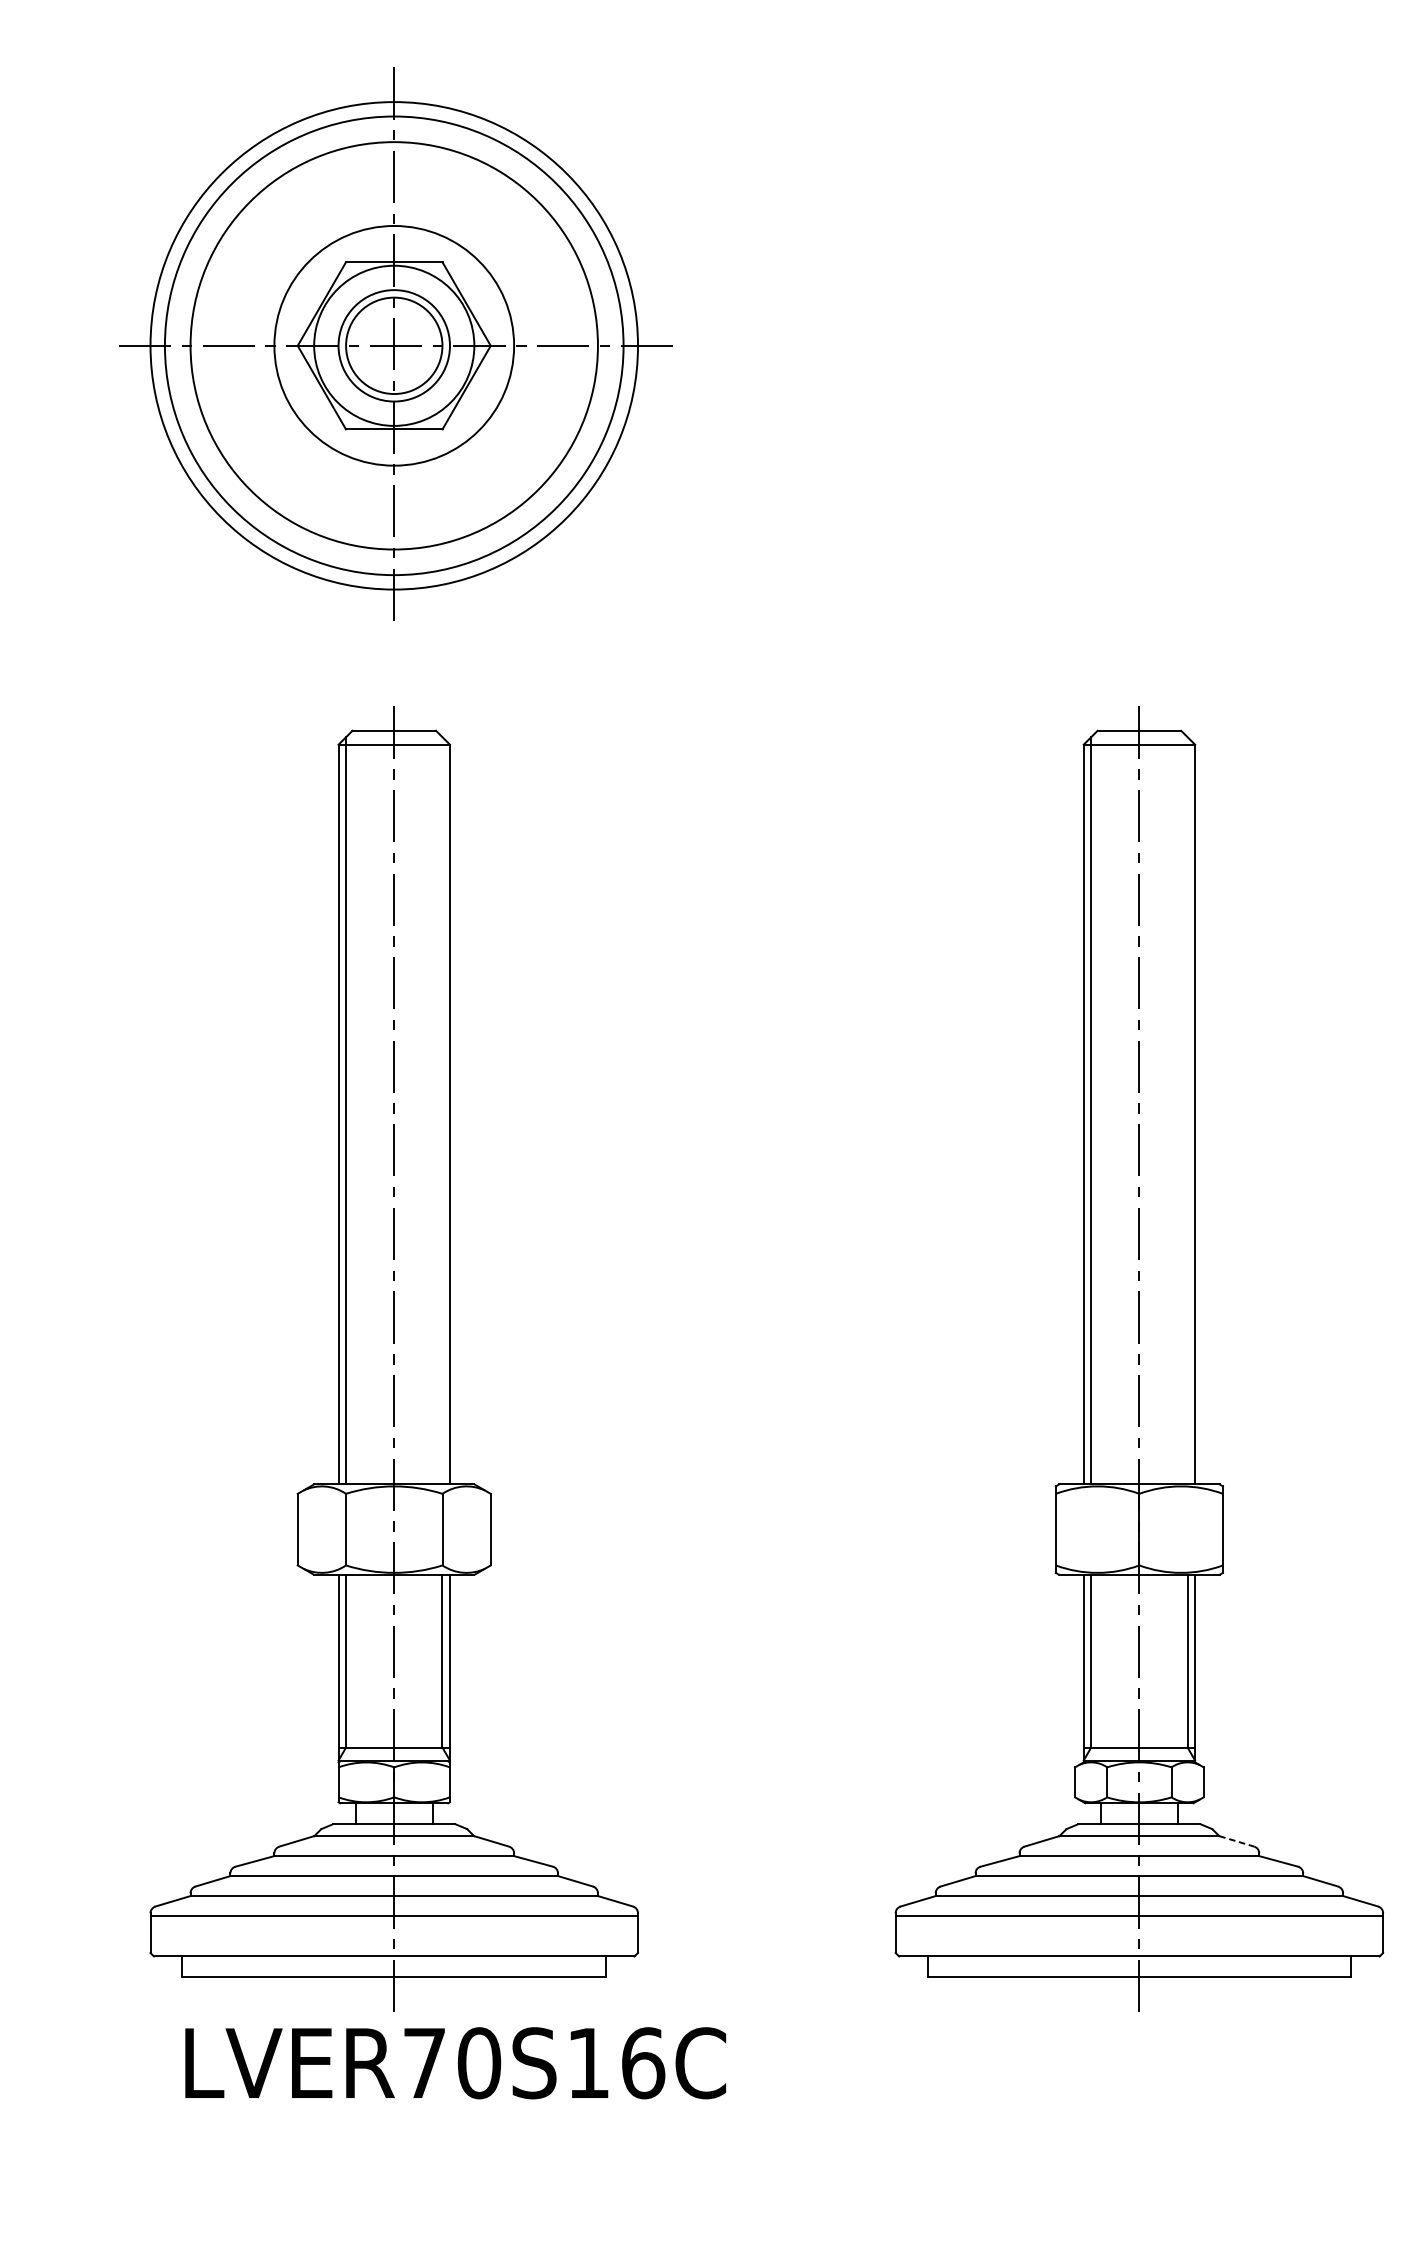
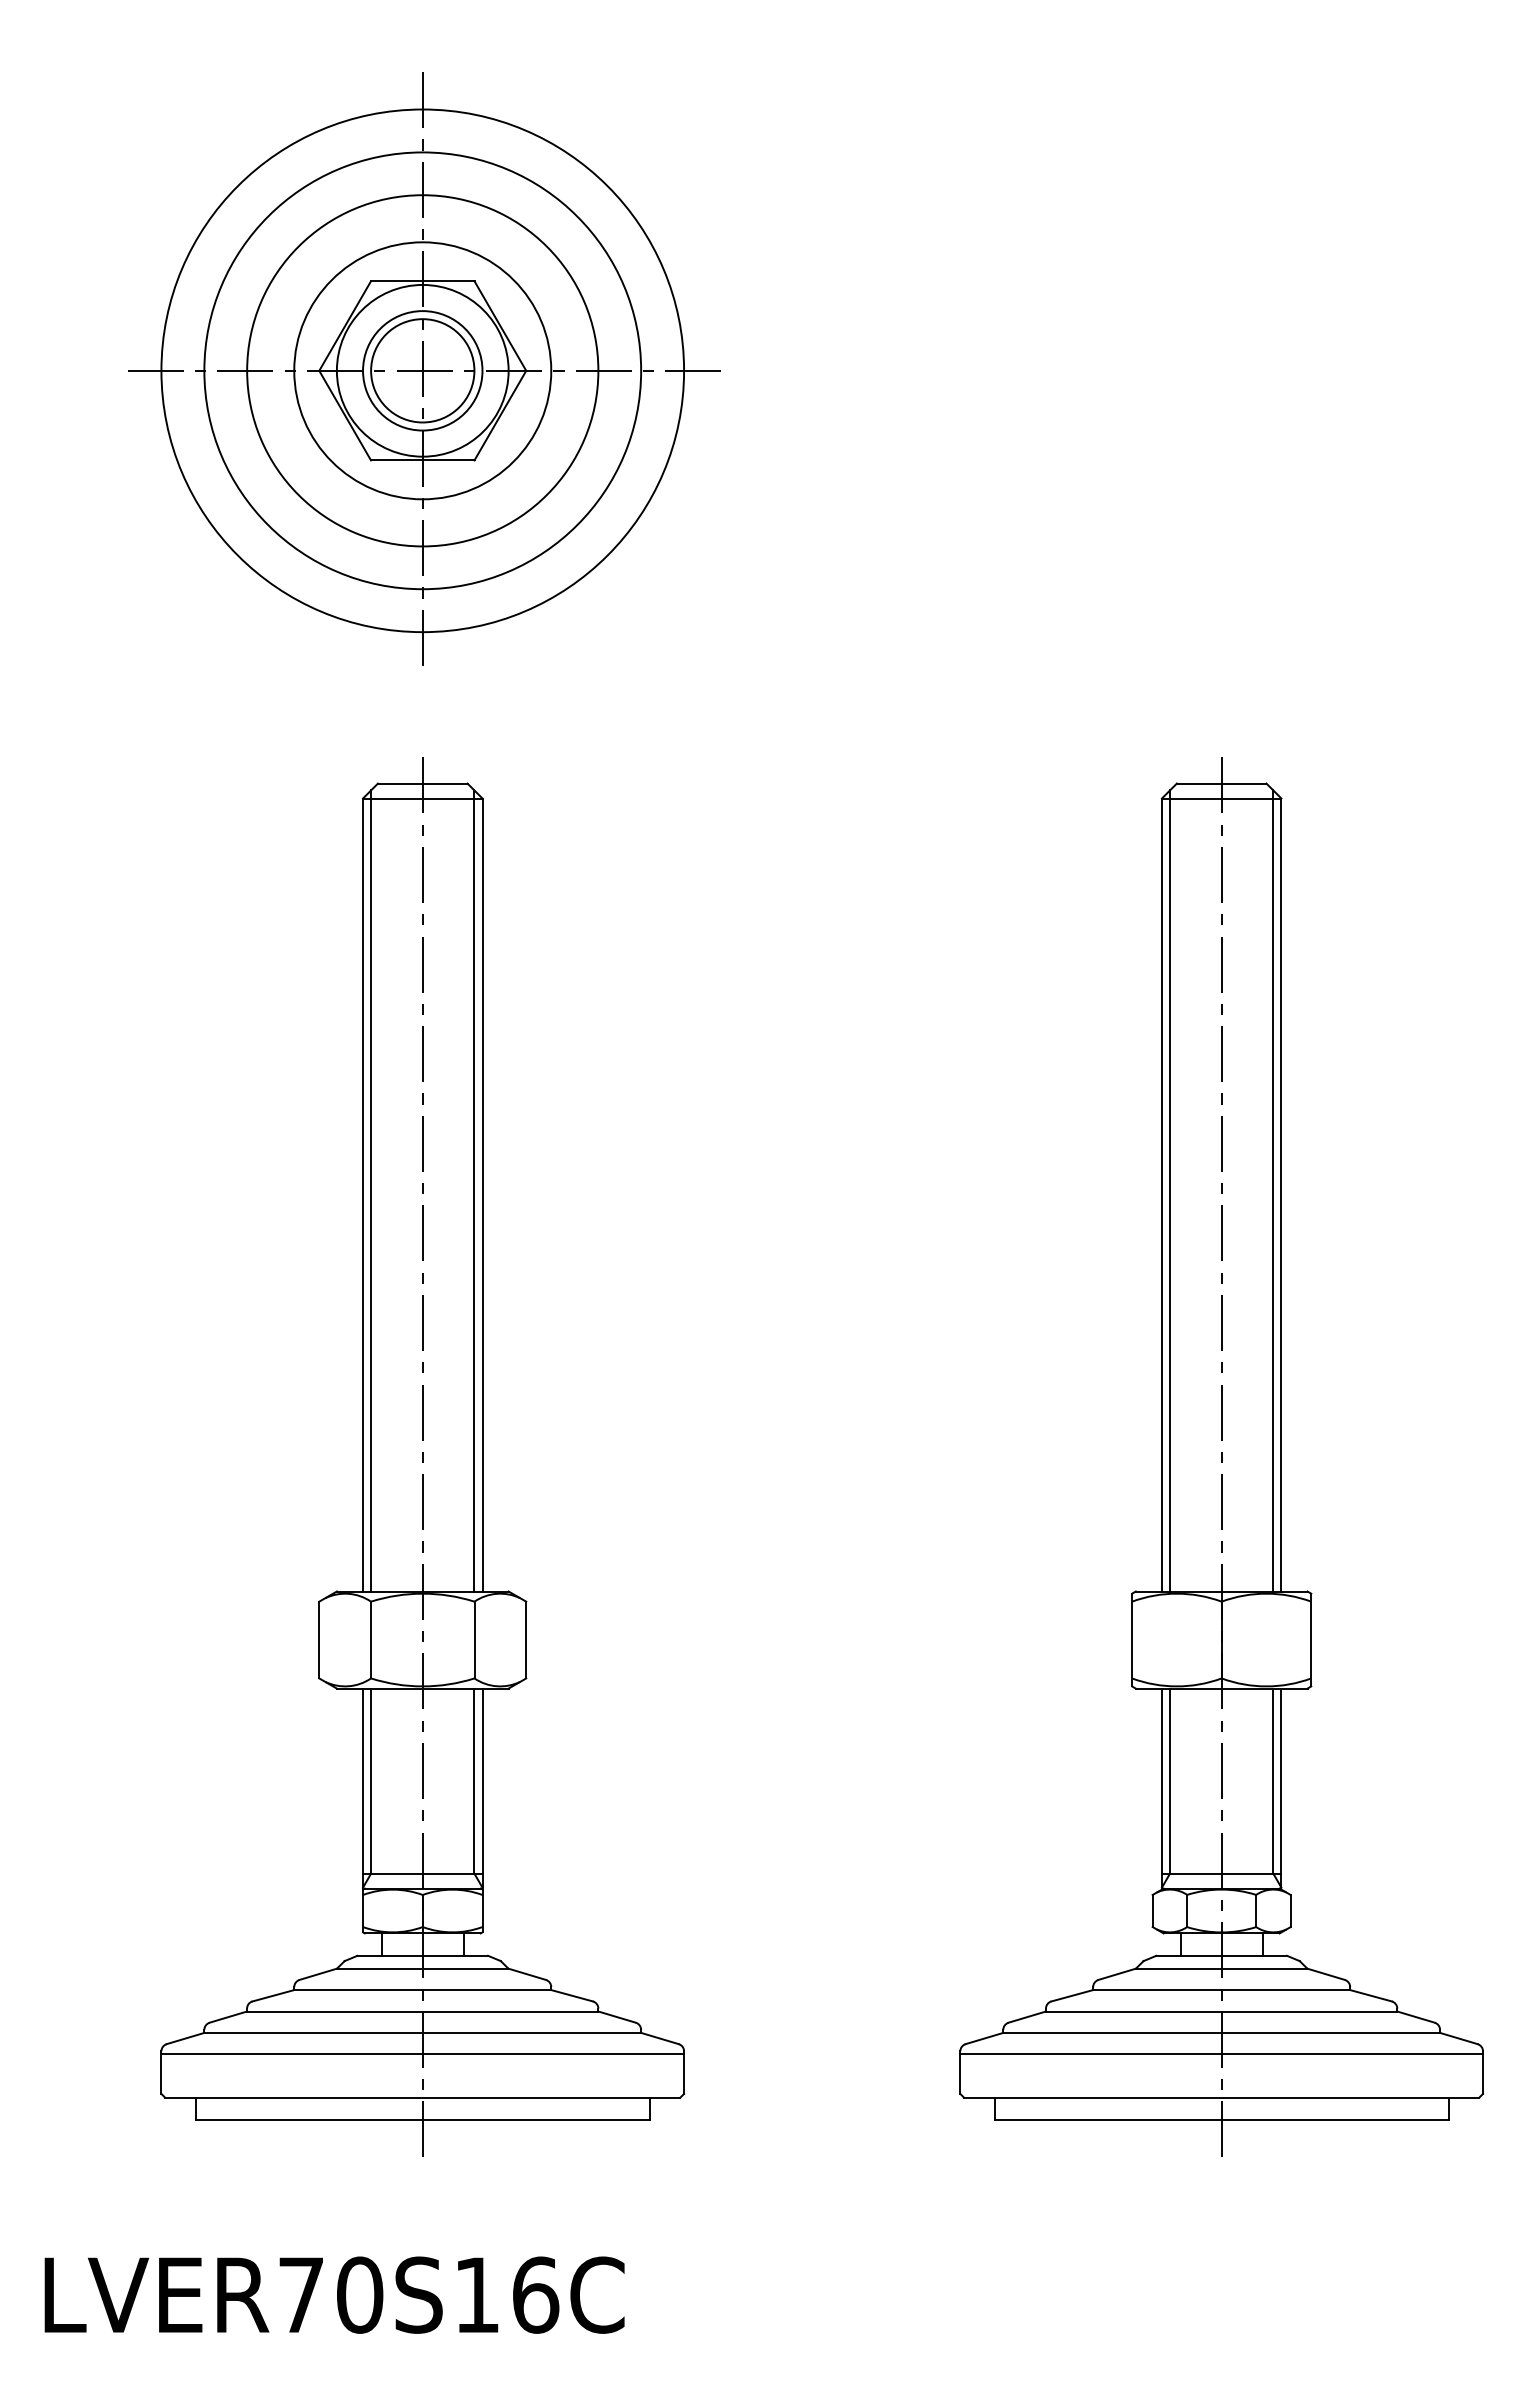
circle: (394, 345) -> (422, 370), size x0.71
line: (442, 1110) -> (474, 1190), added
line: (1187, 1110) -> (1273, 1190), added
line: (1237, 1841) -> (1326, 1974), dashed -> solid
text: (455, 2062) -> (334, 2294), moved

